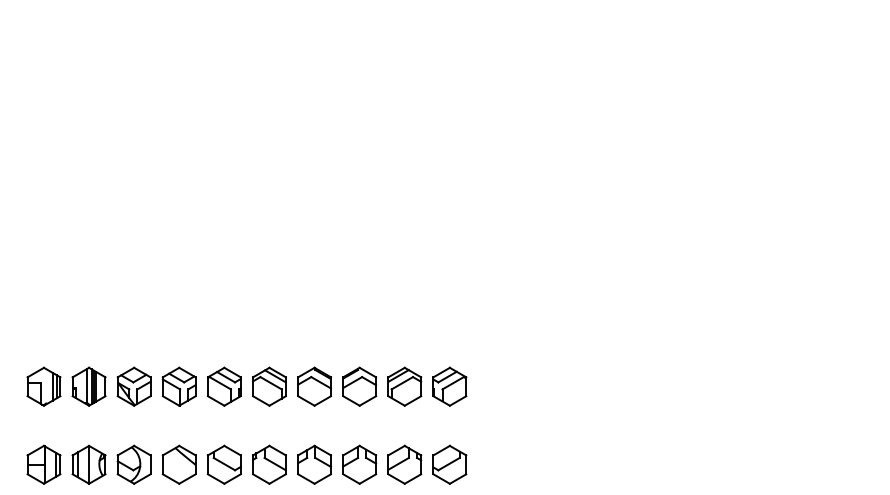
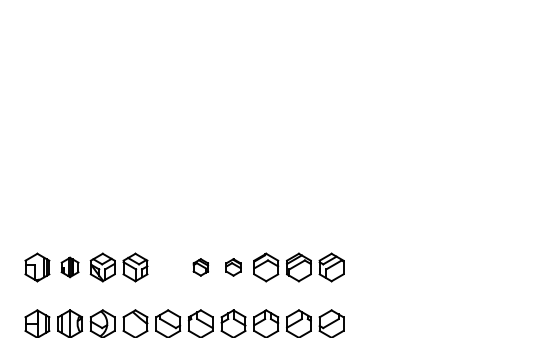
part: (88, 386) -> (69, 267), size x0.7
part: (223, 386) -> (167, 267), removed
part: (269, 386) -> (200, 267), size x0.6
part: (314, 386) -> (233, 267), size x0.6

